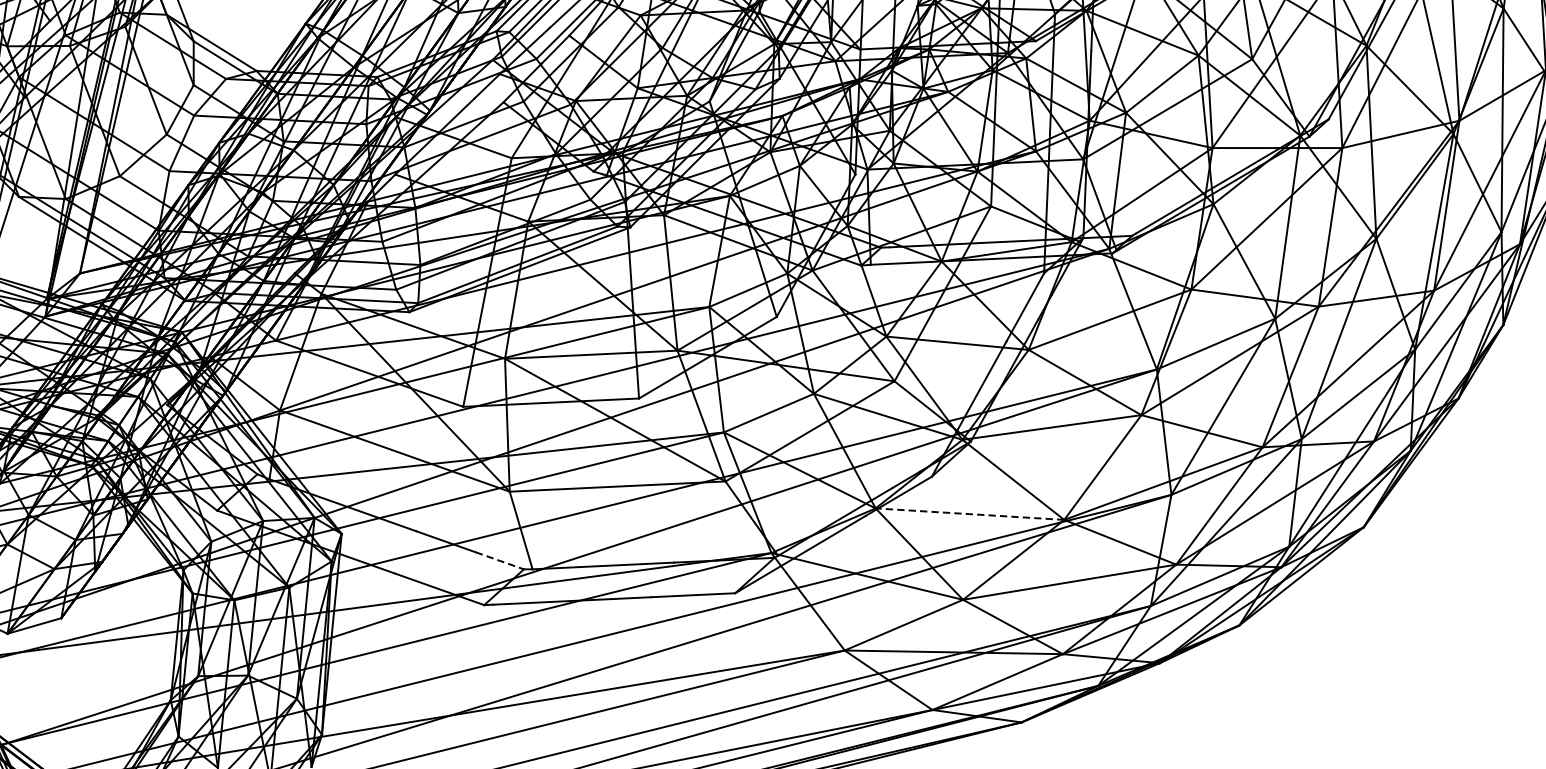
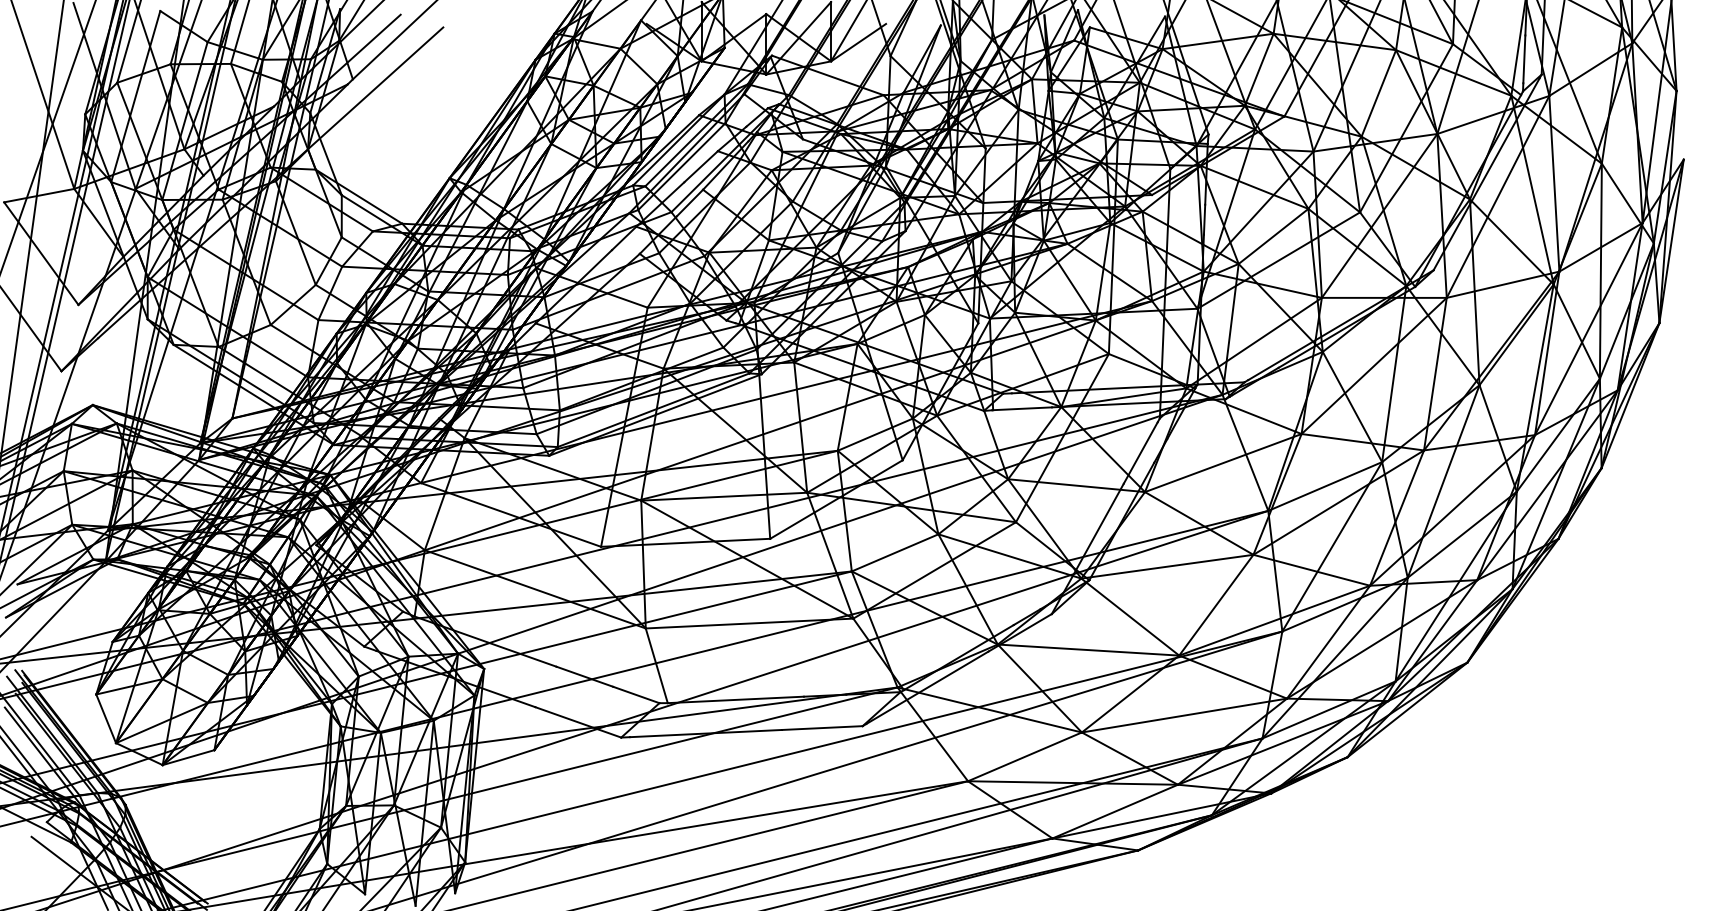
line: (969, 514) -> (1088, 650), dashed -> solid
line: (500, 560) -> (636, 694), dashed -> solid

